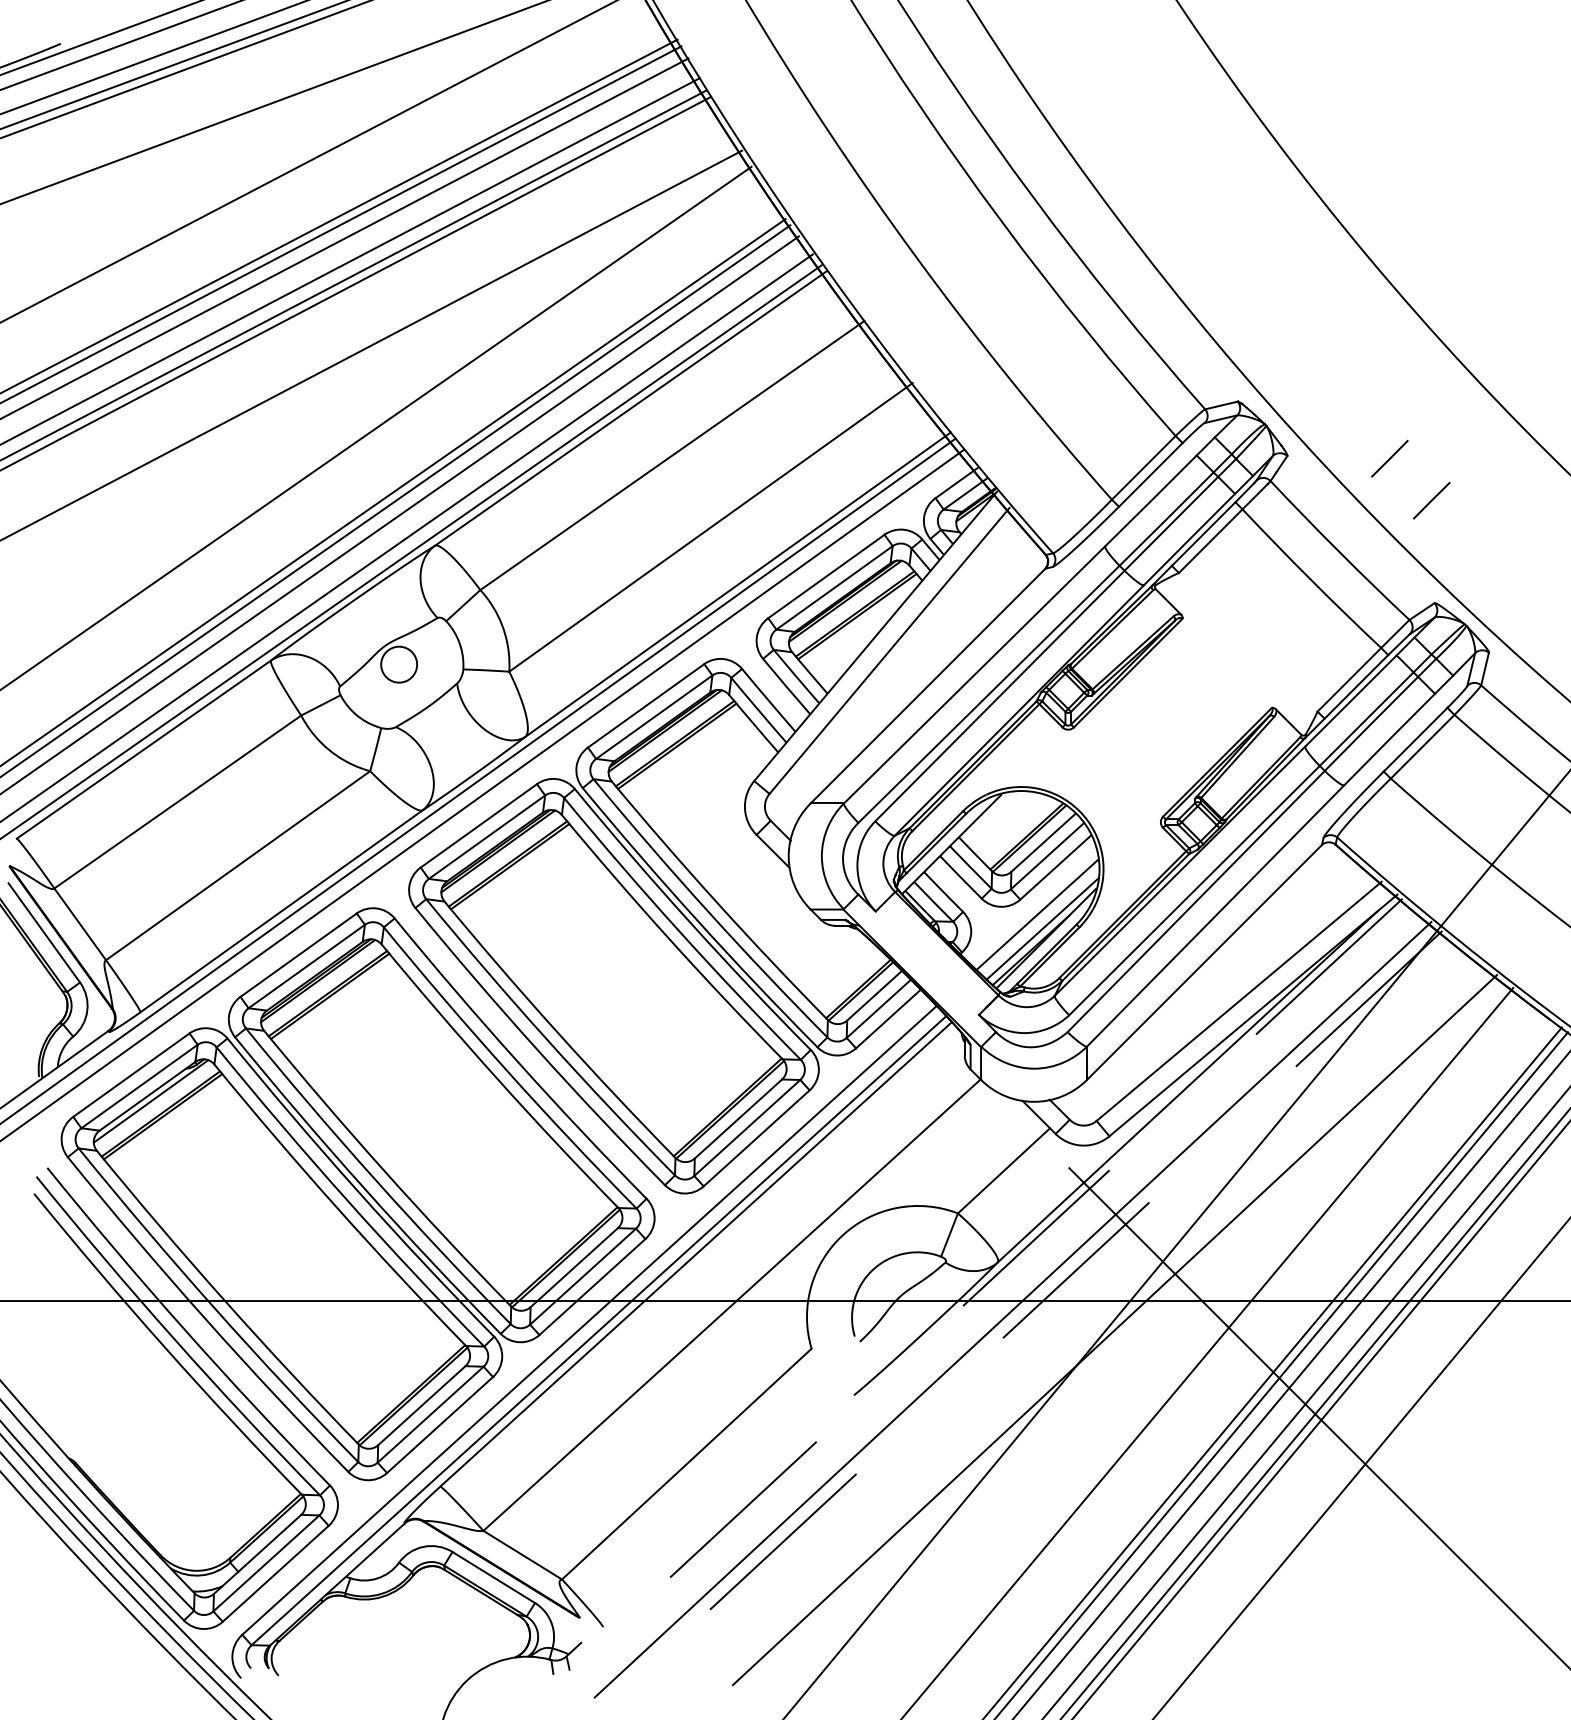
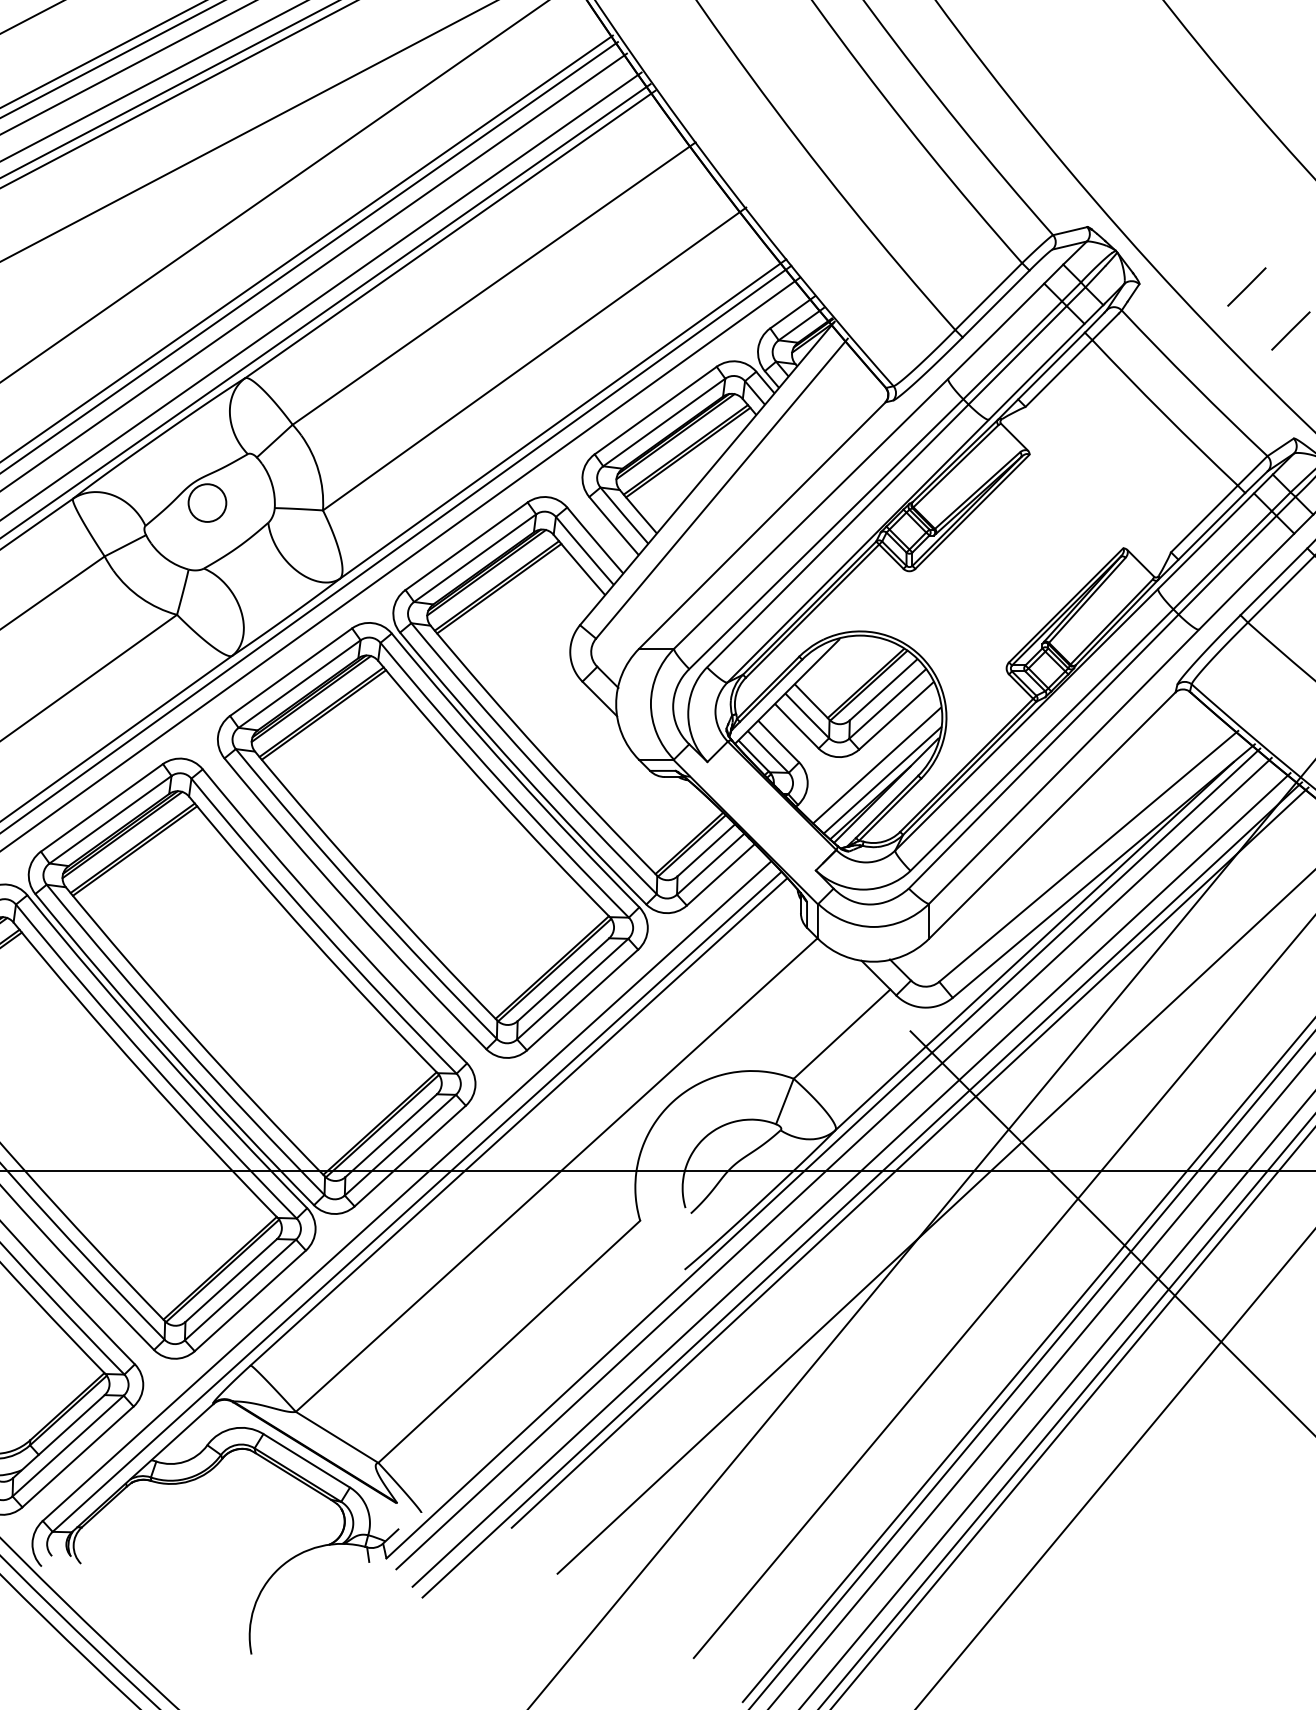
line: (986, 1284) -> (823, 1153), dashed -> solid
line: (1068, 1288) -> (909, 1157), added
line: (996, 1293) -> (834, 1162), added
line: (1022, 1319) -> (861, 1190), dashed -> solid

